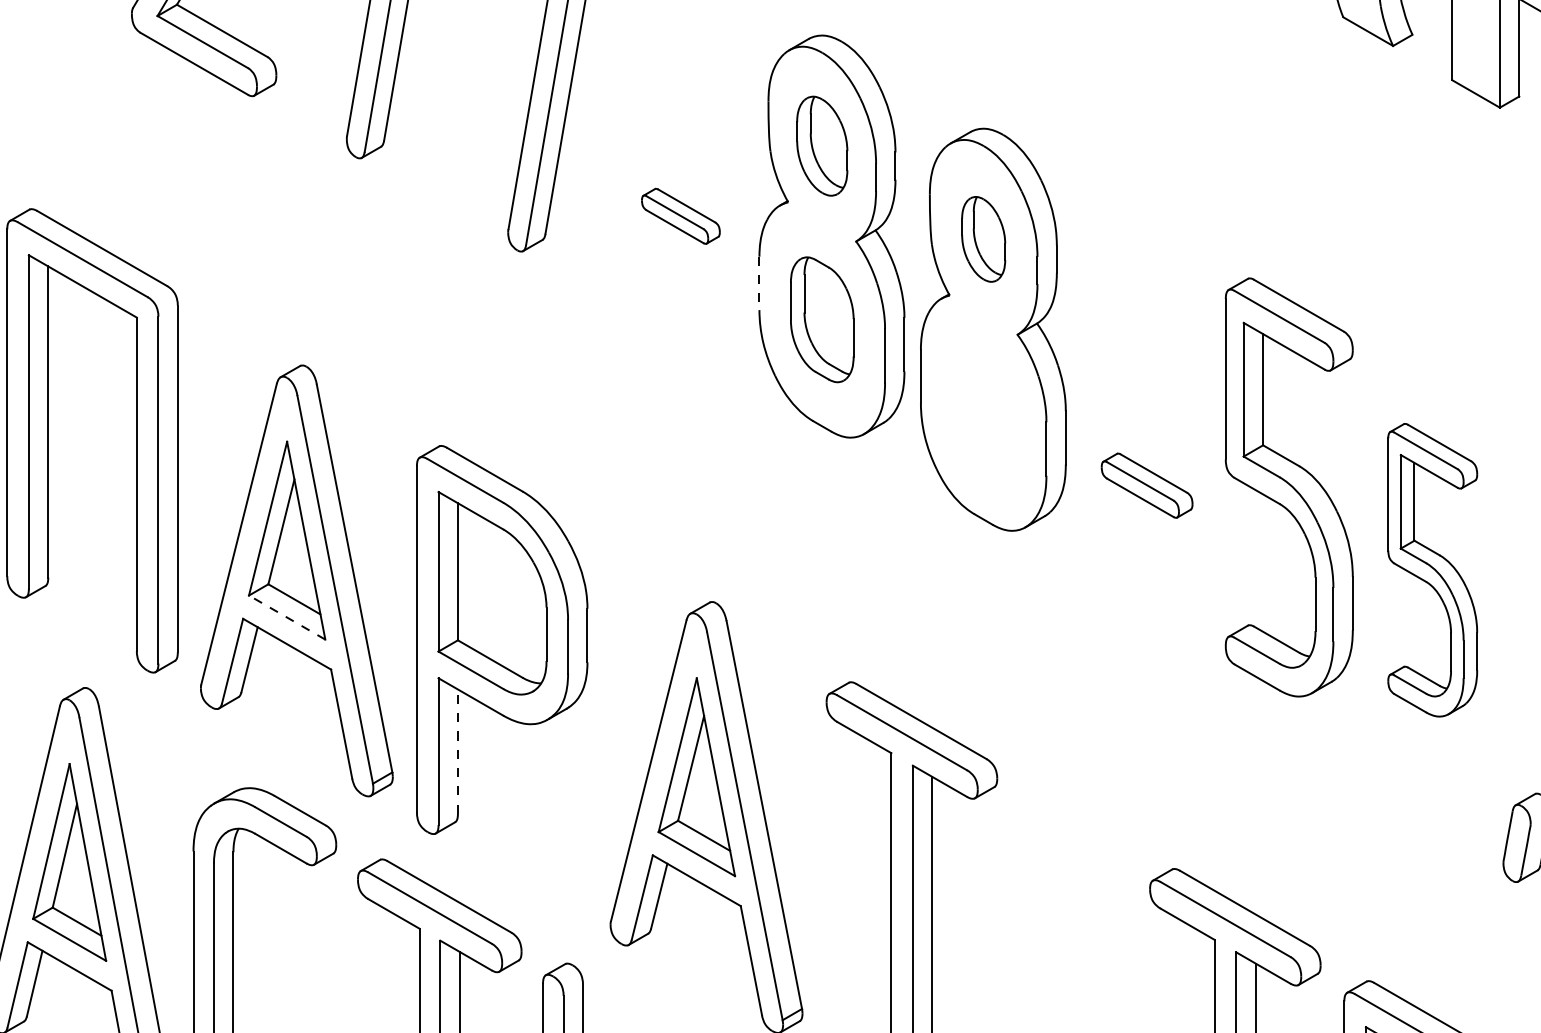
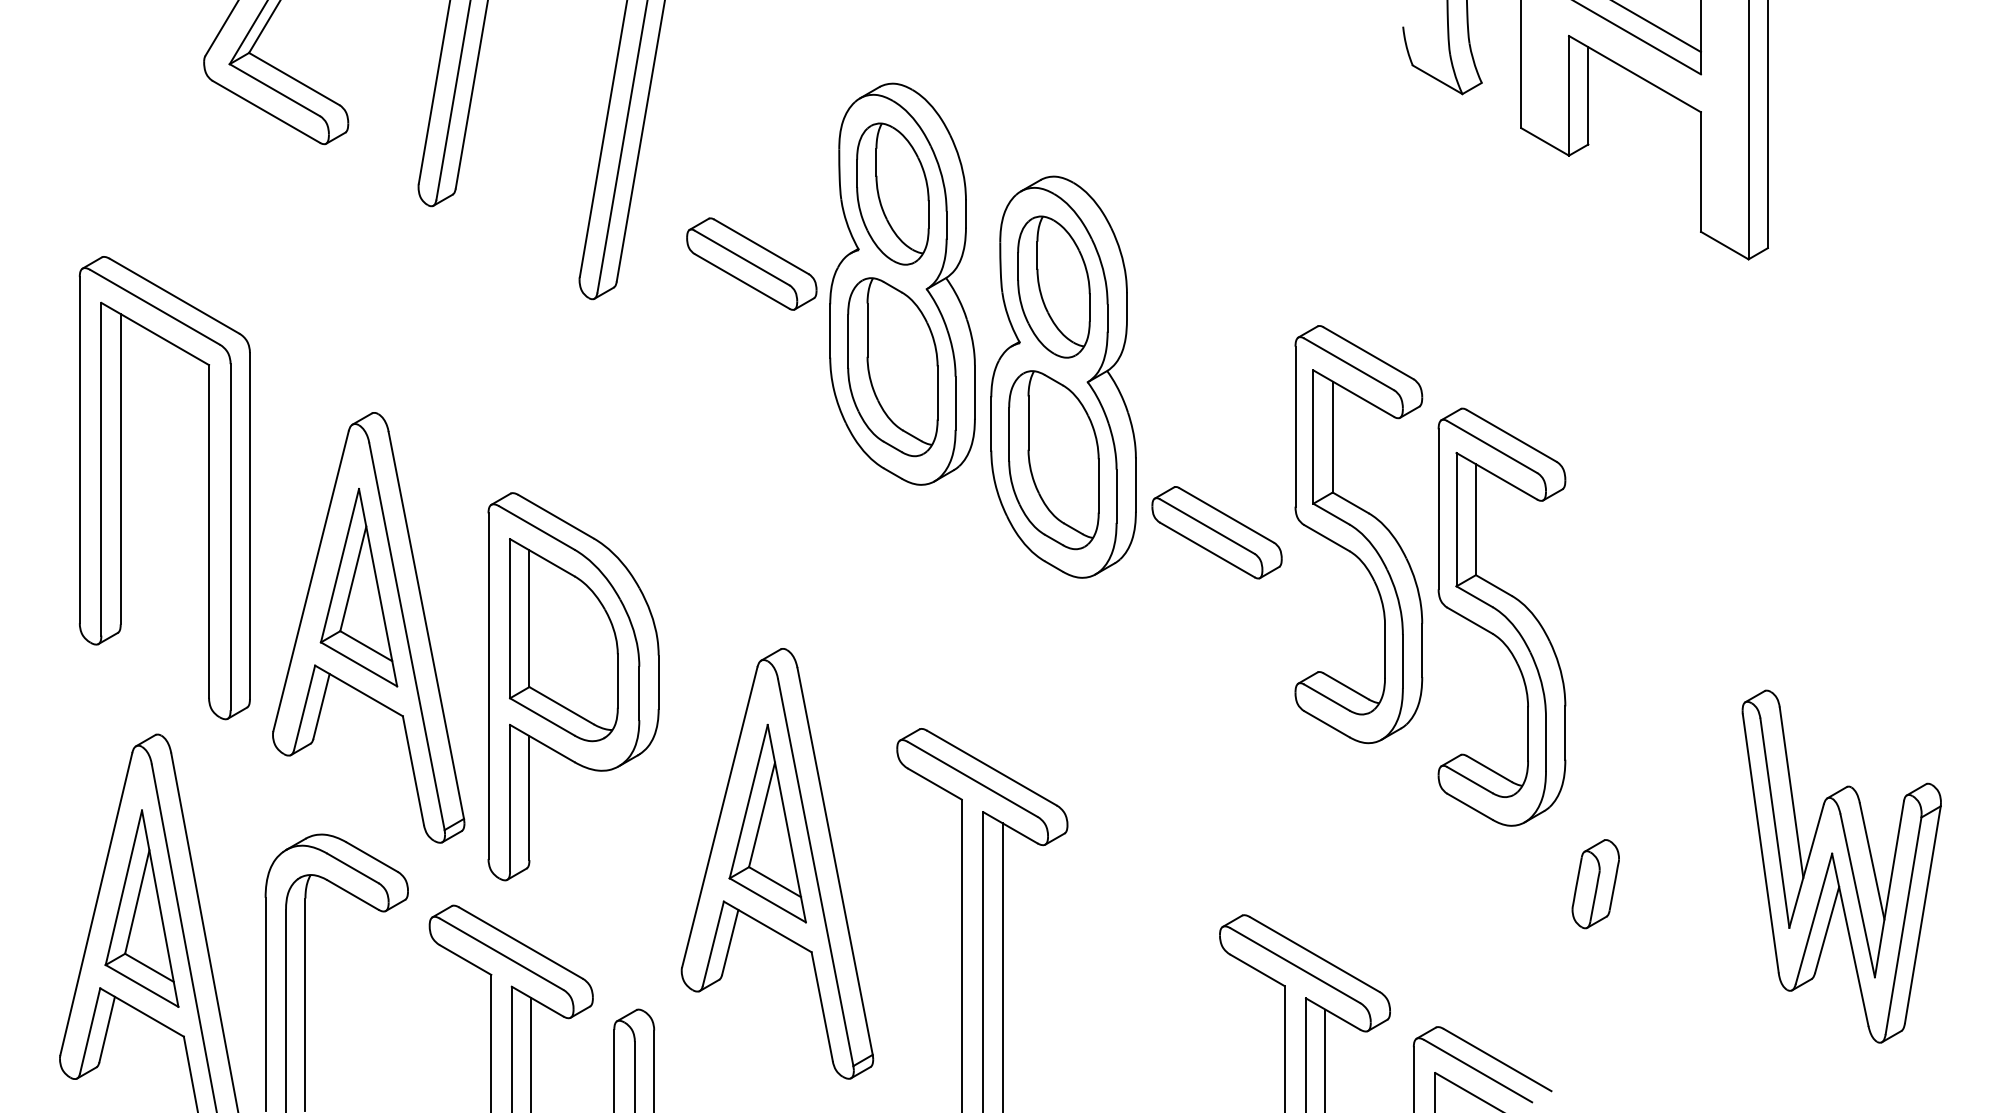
part: (821, 145) -> (892, 193), size x1.43
part: (680, 215) -> (751, 263), size x1.67
part: (983, 238) -> (1053, 286), size x1.67
line: (759, 282) -> (830, 330), dashed -> solid
part: (821, 320) -> (892, 367), size x1.43
part: (983, 413) -> (1053, 460), added
part: (1146, 485) -> (1216, 532), size x1.43
part: (1432, 569) -> (1501, 616), size x1.43
line: (287, 617) -> (359, 664), dashed -> solid
line: (458, 751) -> (529, 797), dashed -> solid

